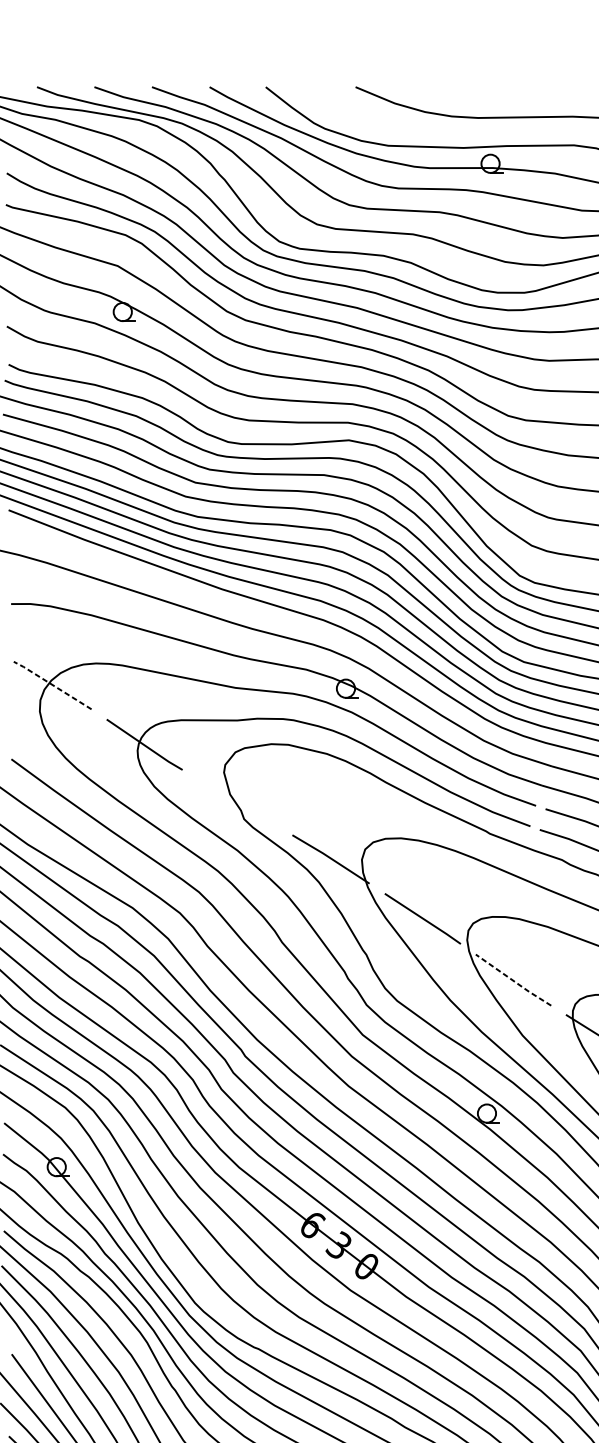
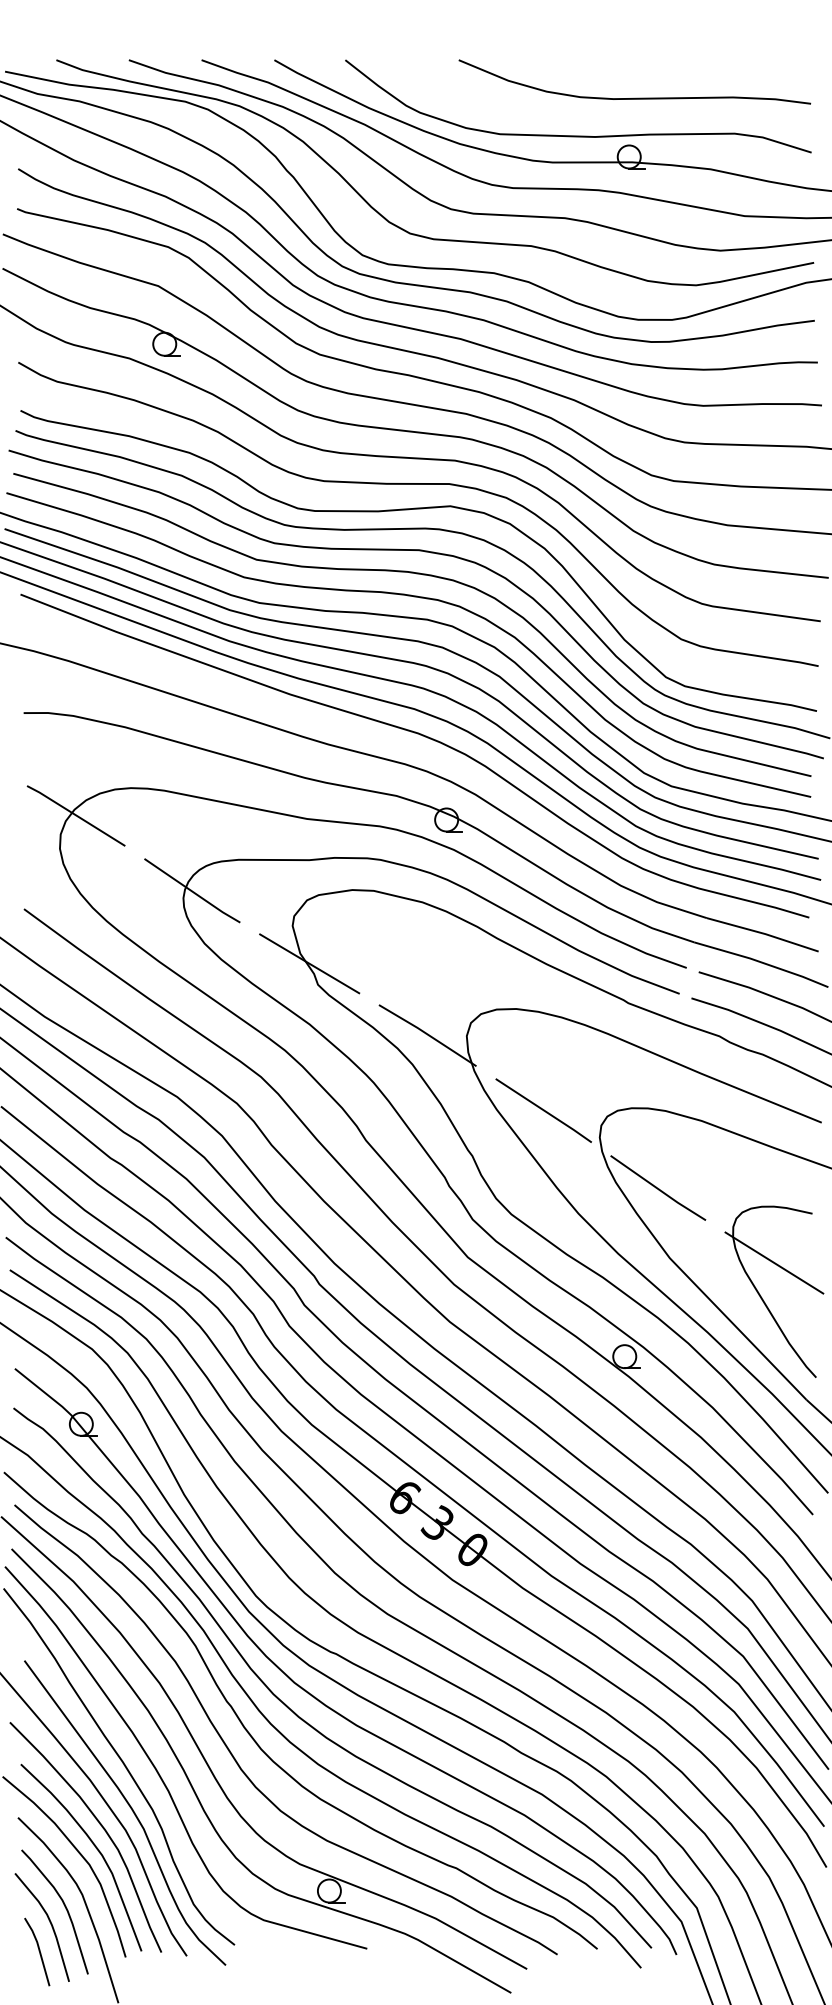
line: (52, 685) -> (75, 815), dashed -> solid
line: (237, 802) -> (309, 963), added
line: (513, 981) -> (658, 1189), dashed -> solid

